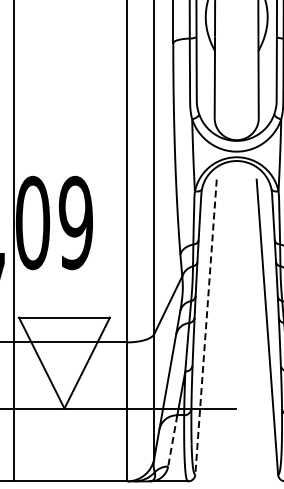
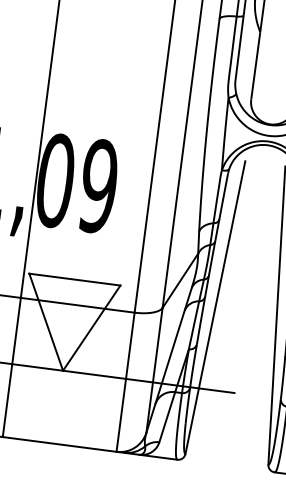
line: (206, 327) -> (215, 308), dashed -> solid
line: (172, 440) -> (167, 416), dashed -> solid

